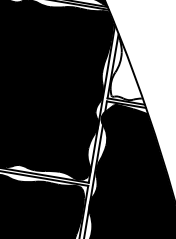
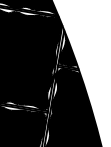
fill: (126, 67) -> (68, 48), added

